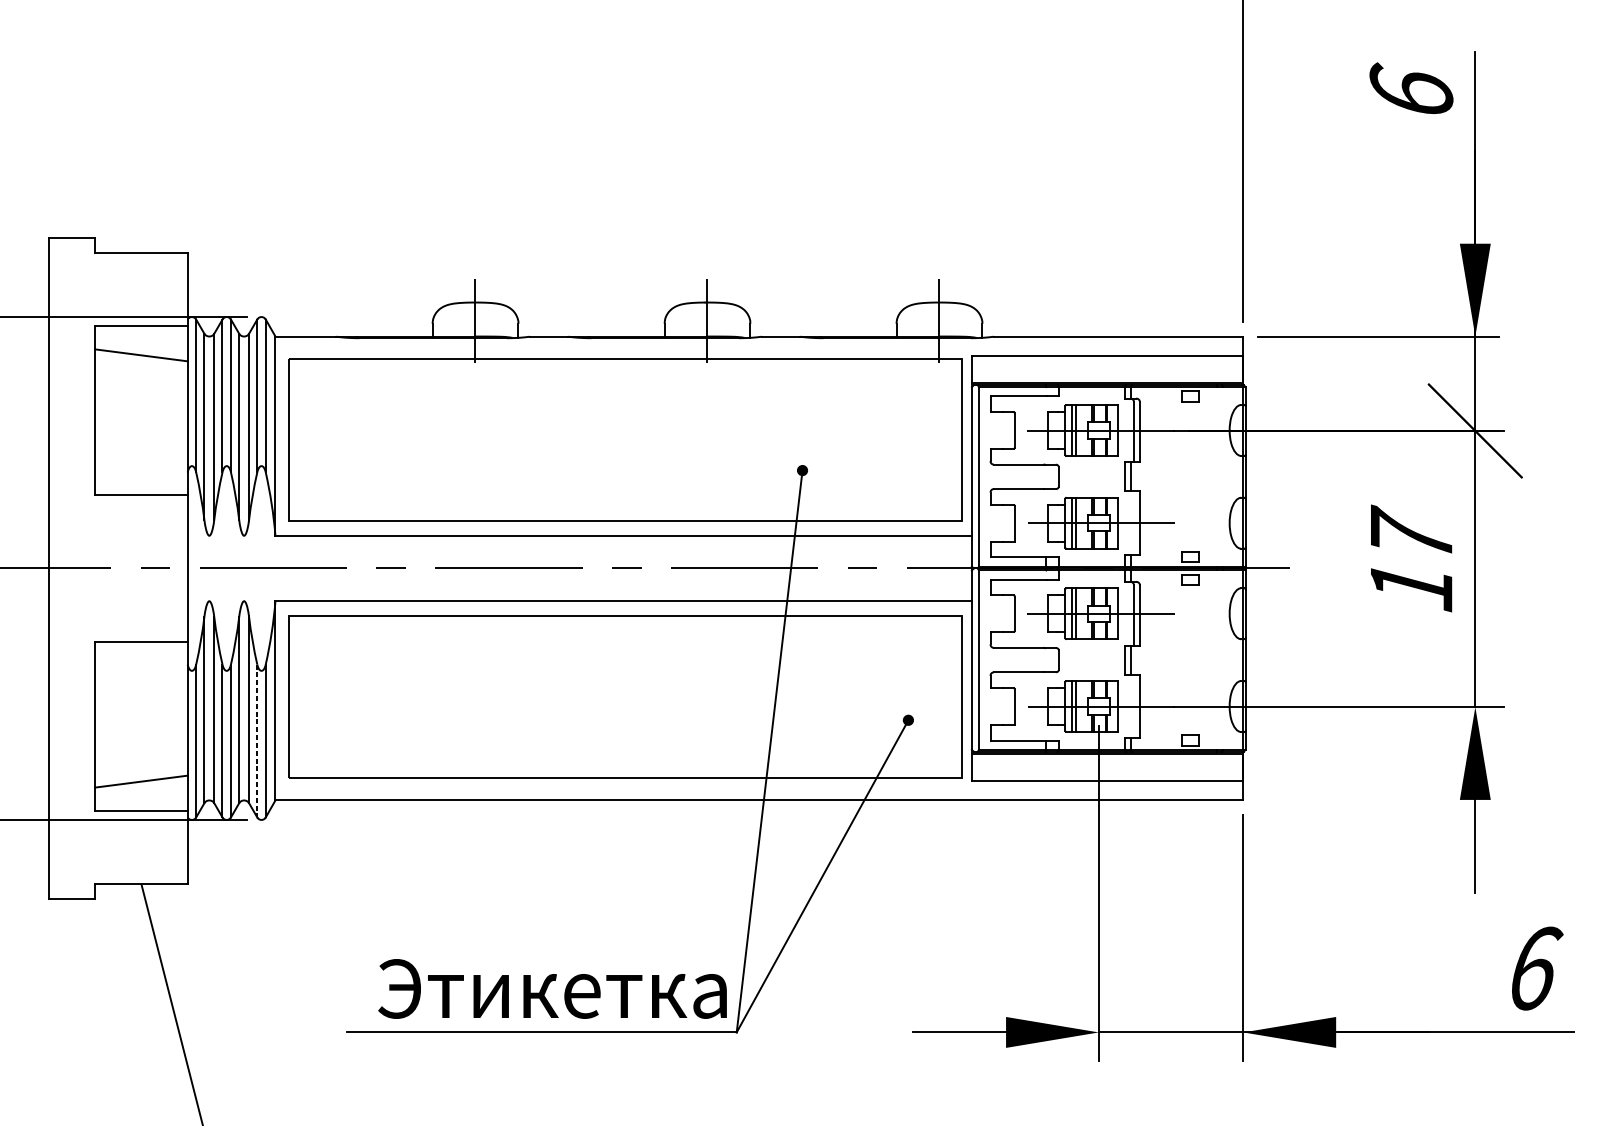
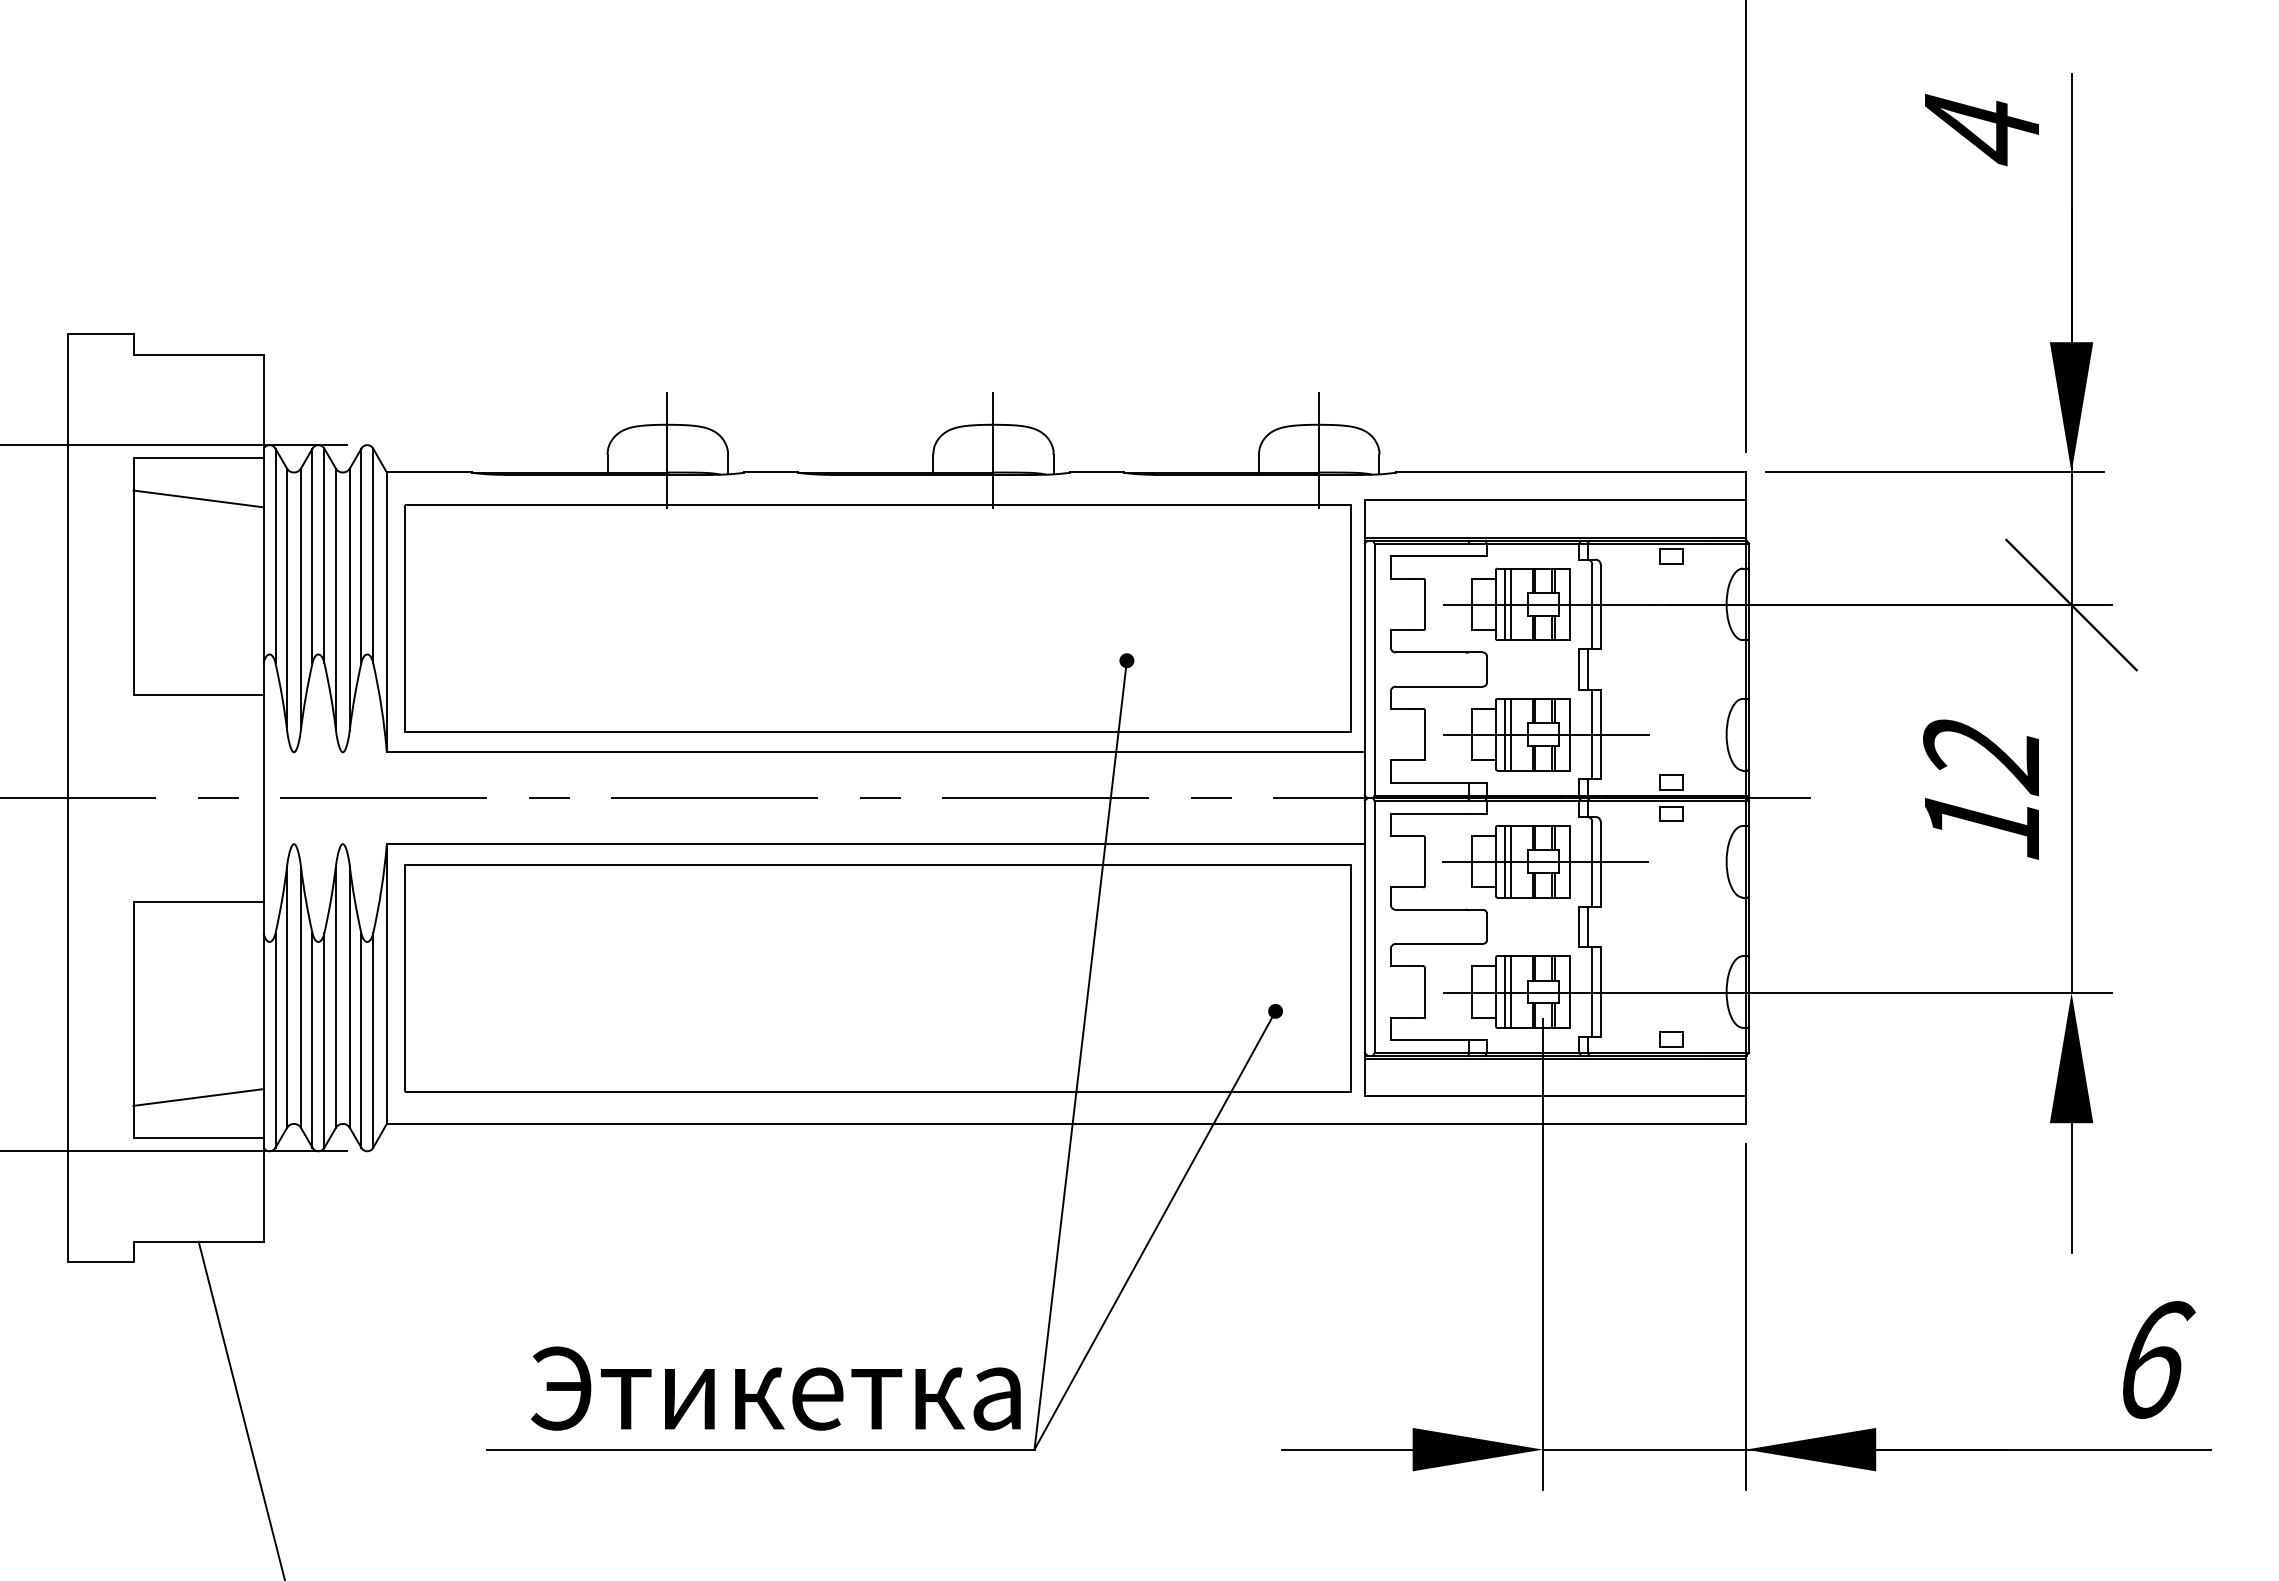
text: (1411, 90) -> (1981, 126), 6 -> 4
line: (1134, 523) -> (1592, 734), added
text: (1410, 535) -> (1980, 752), 17 -> 12
line: (1134, 706) -> (1592, 991), added
line: (257, 741) -> (361, 1040), dashed -> solid

